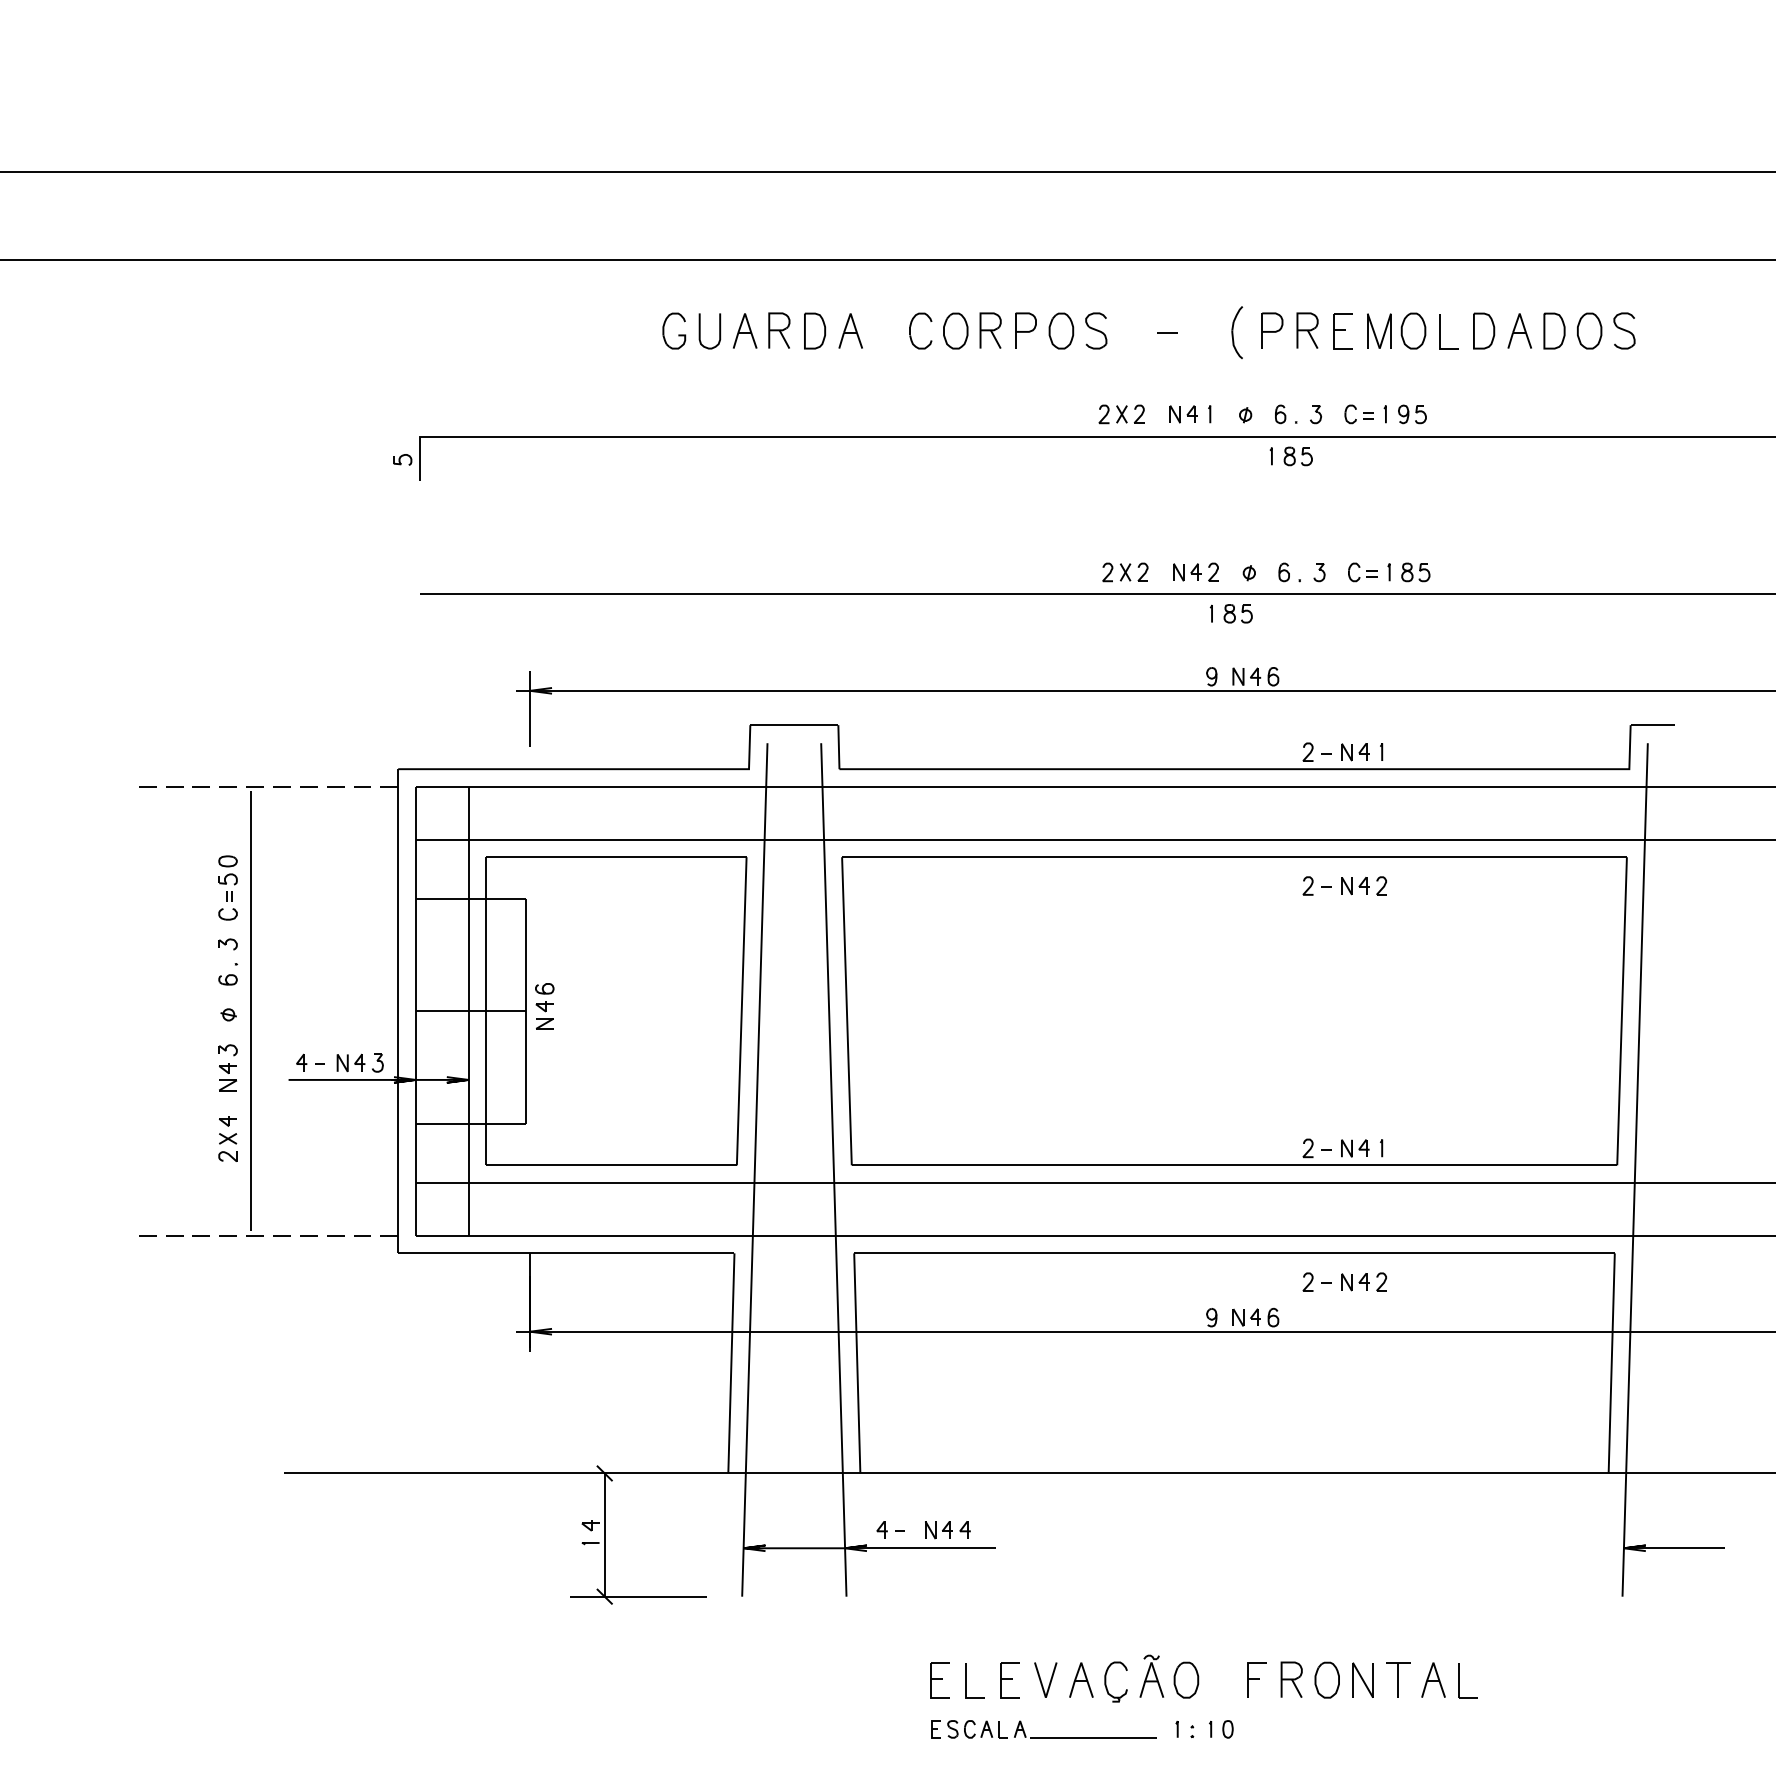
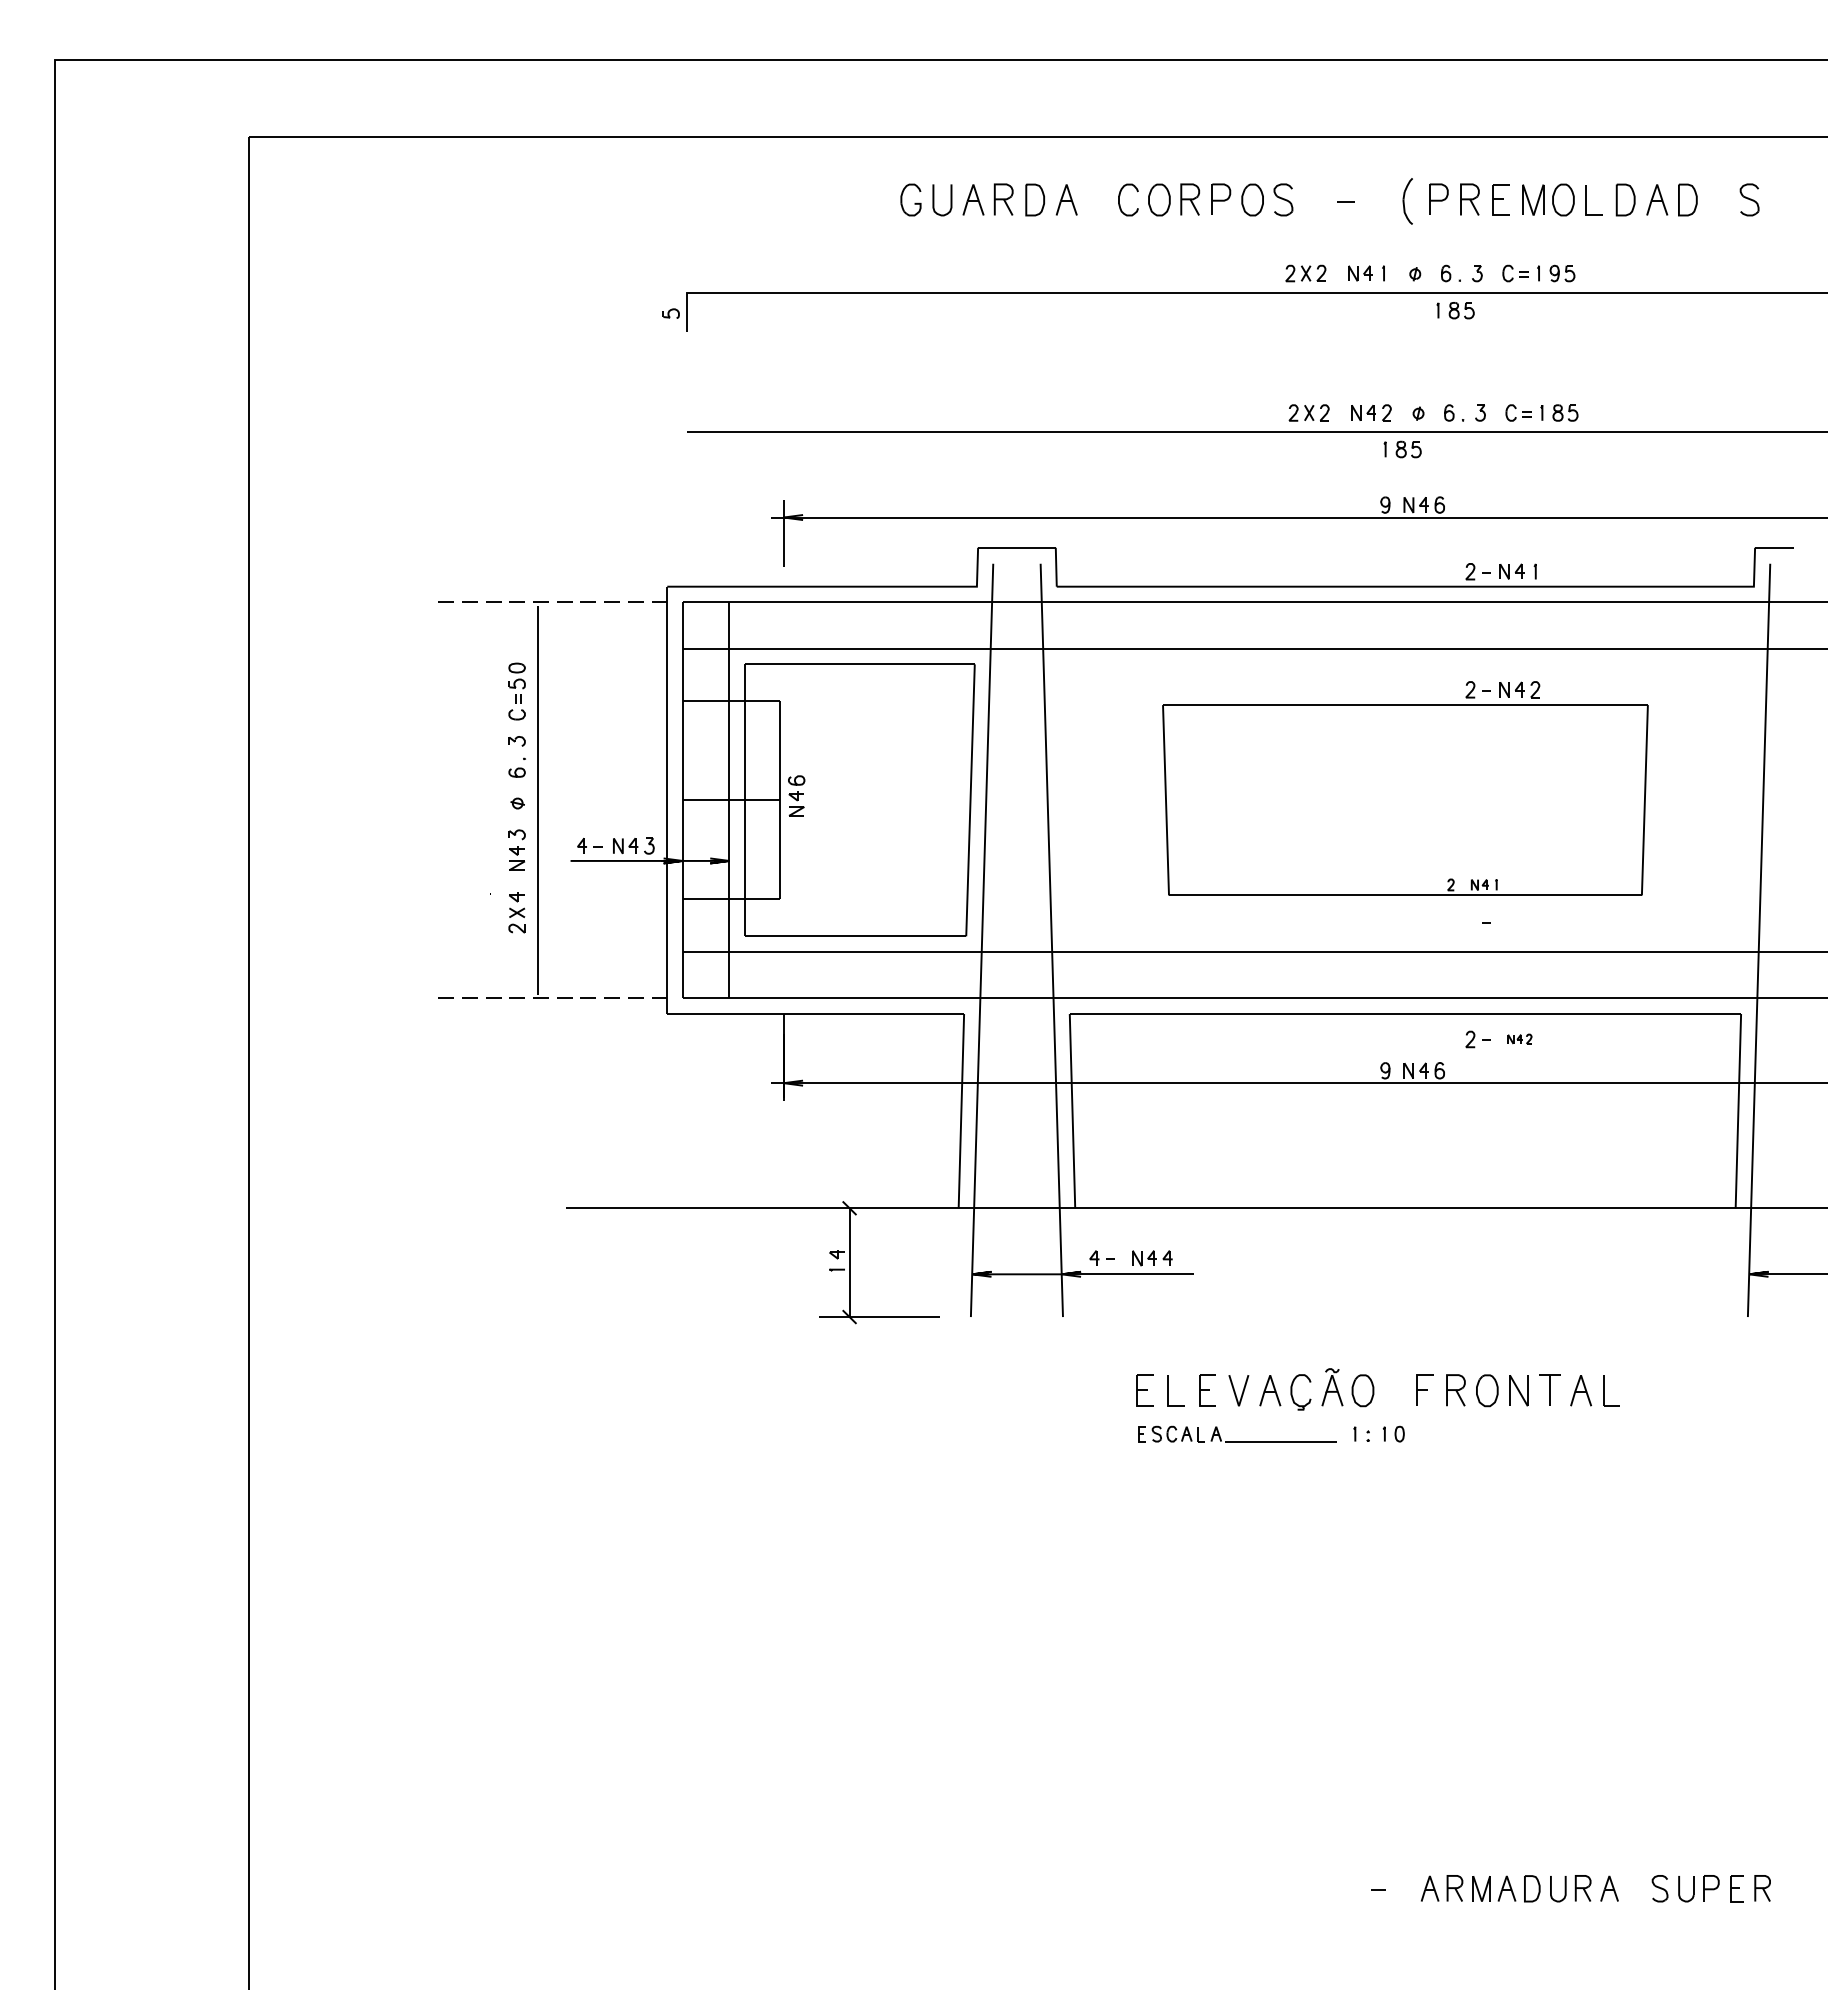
part: (1589, 330) -> (1718, 199), removed
part: (1234, 1010) -> (1405, 799), size x0.7
part: (1363, 1281) -> (1519, 1038), size x0.6

